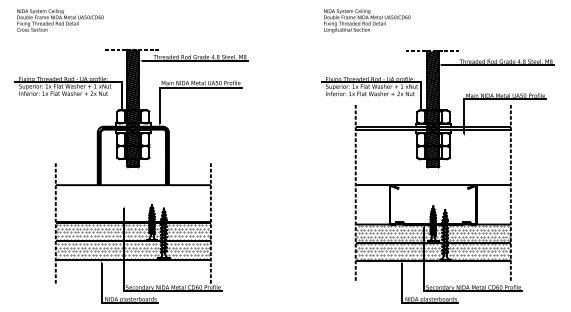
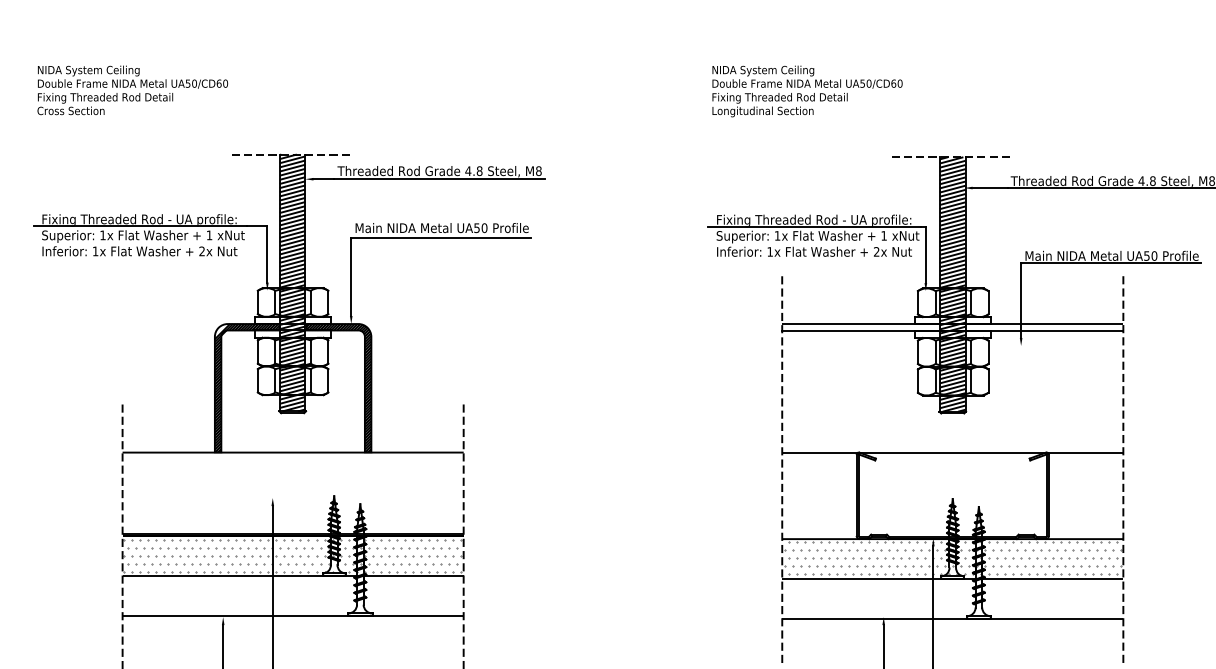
hatch: (132, 251) -> (291, 598), removed
hatch: (432, 251) -> (951, 598), removed

